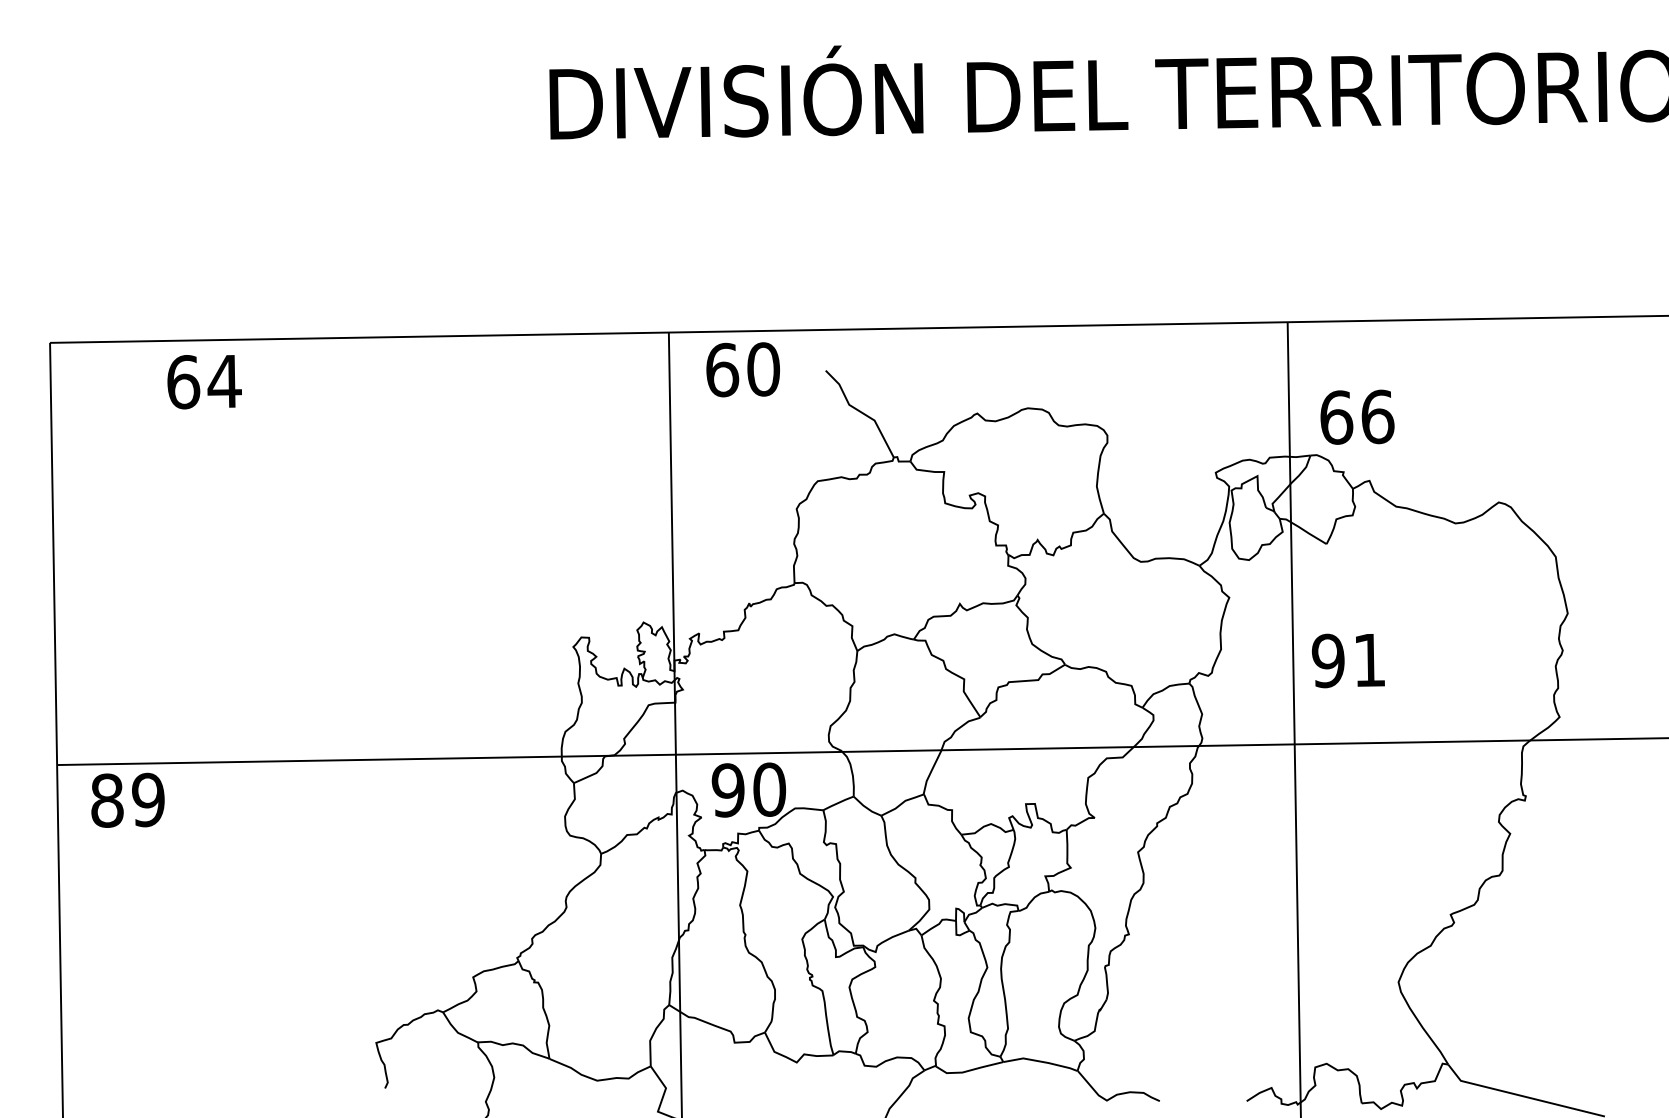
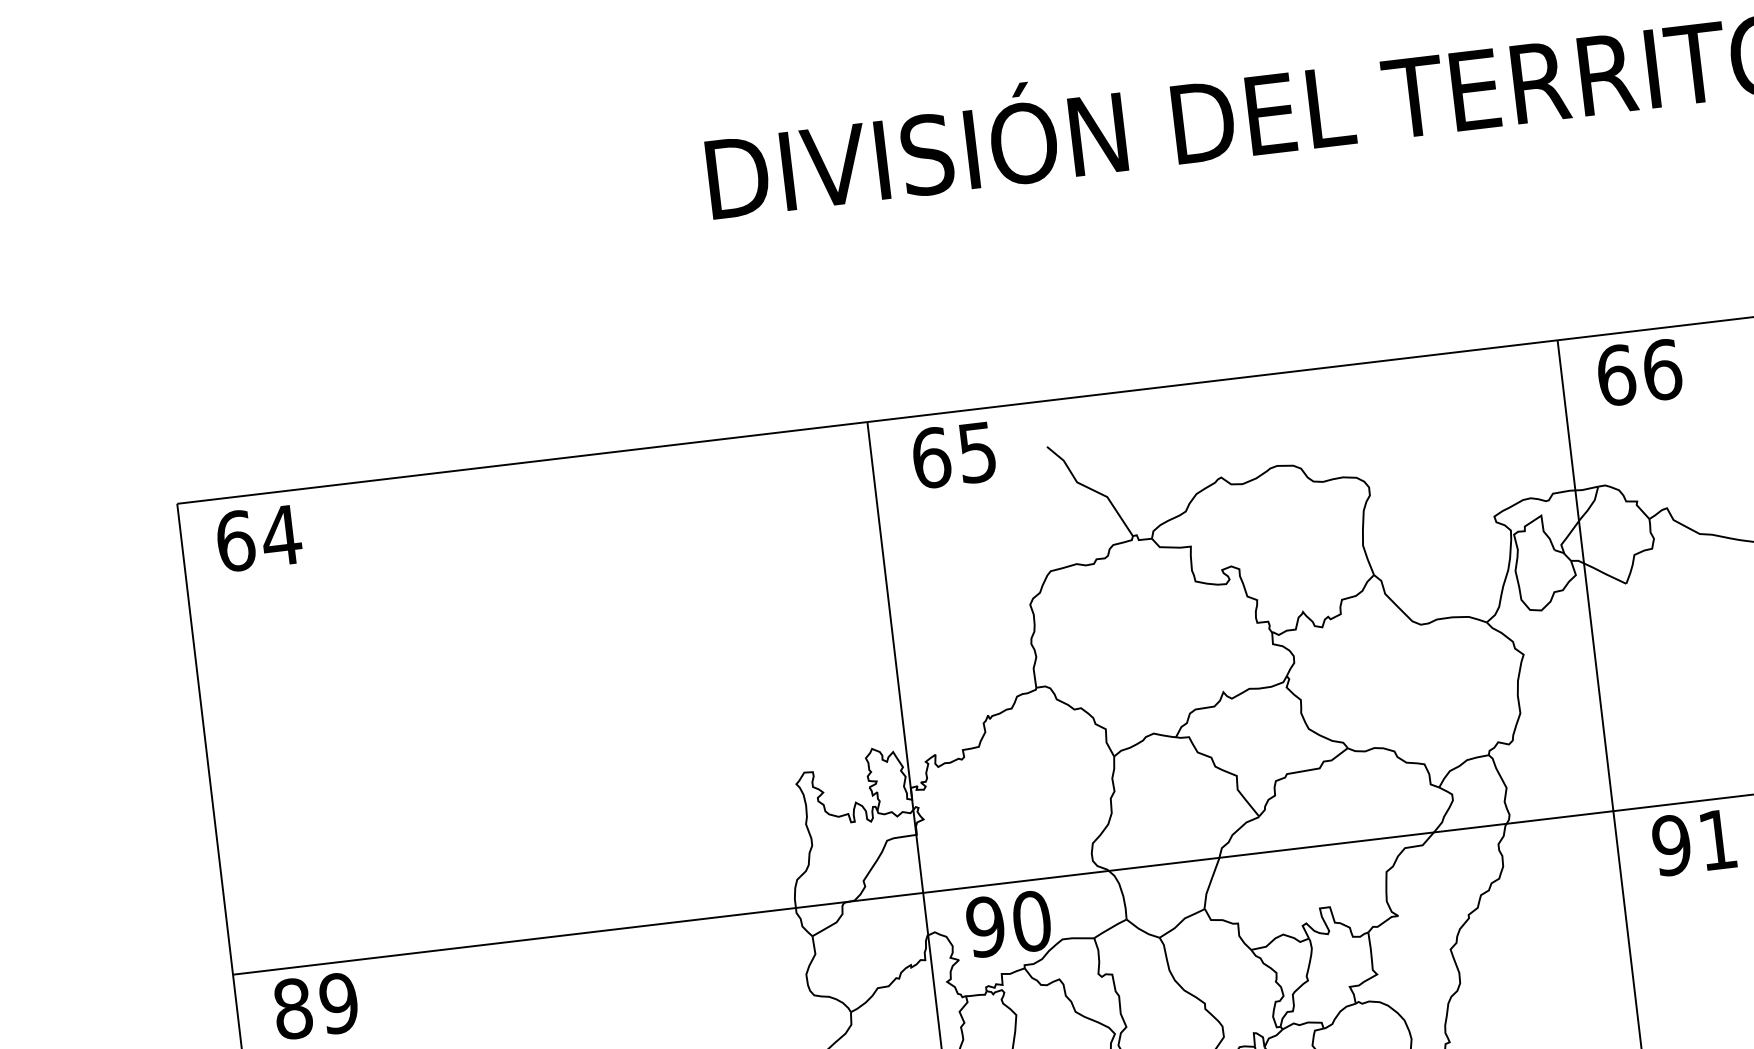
text: (763, 369) -> (977, 452), 60 -> 65
text: (204, 382) -> (259, 539), moved
text: (1357, 416) -> (1639, 371), moved
text: (1348, 660) -> (1694, 842), moved

